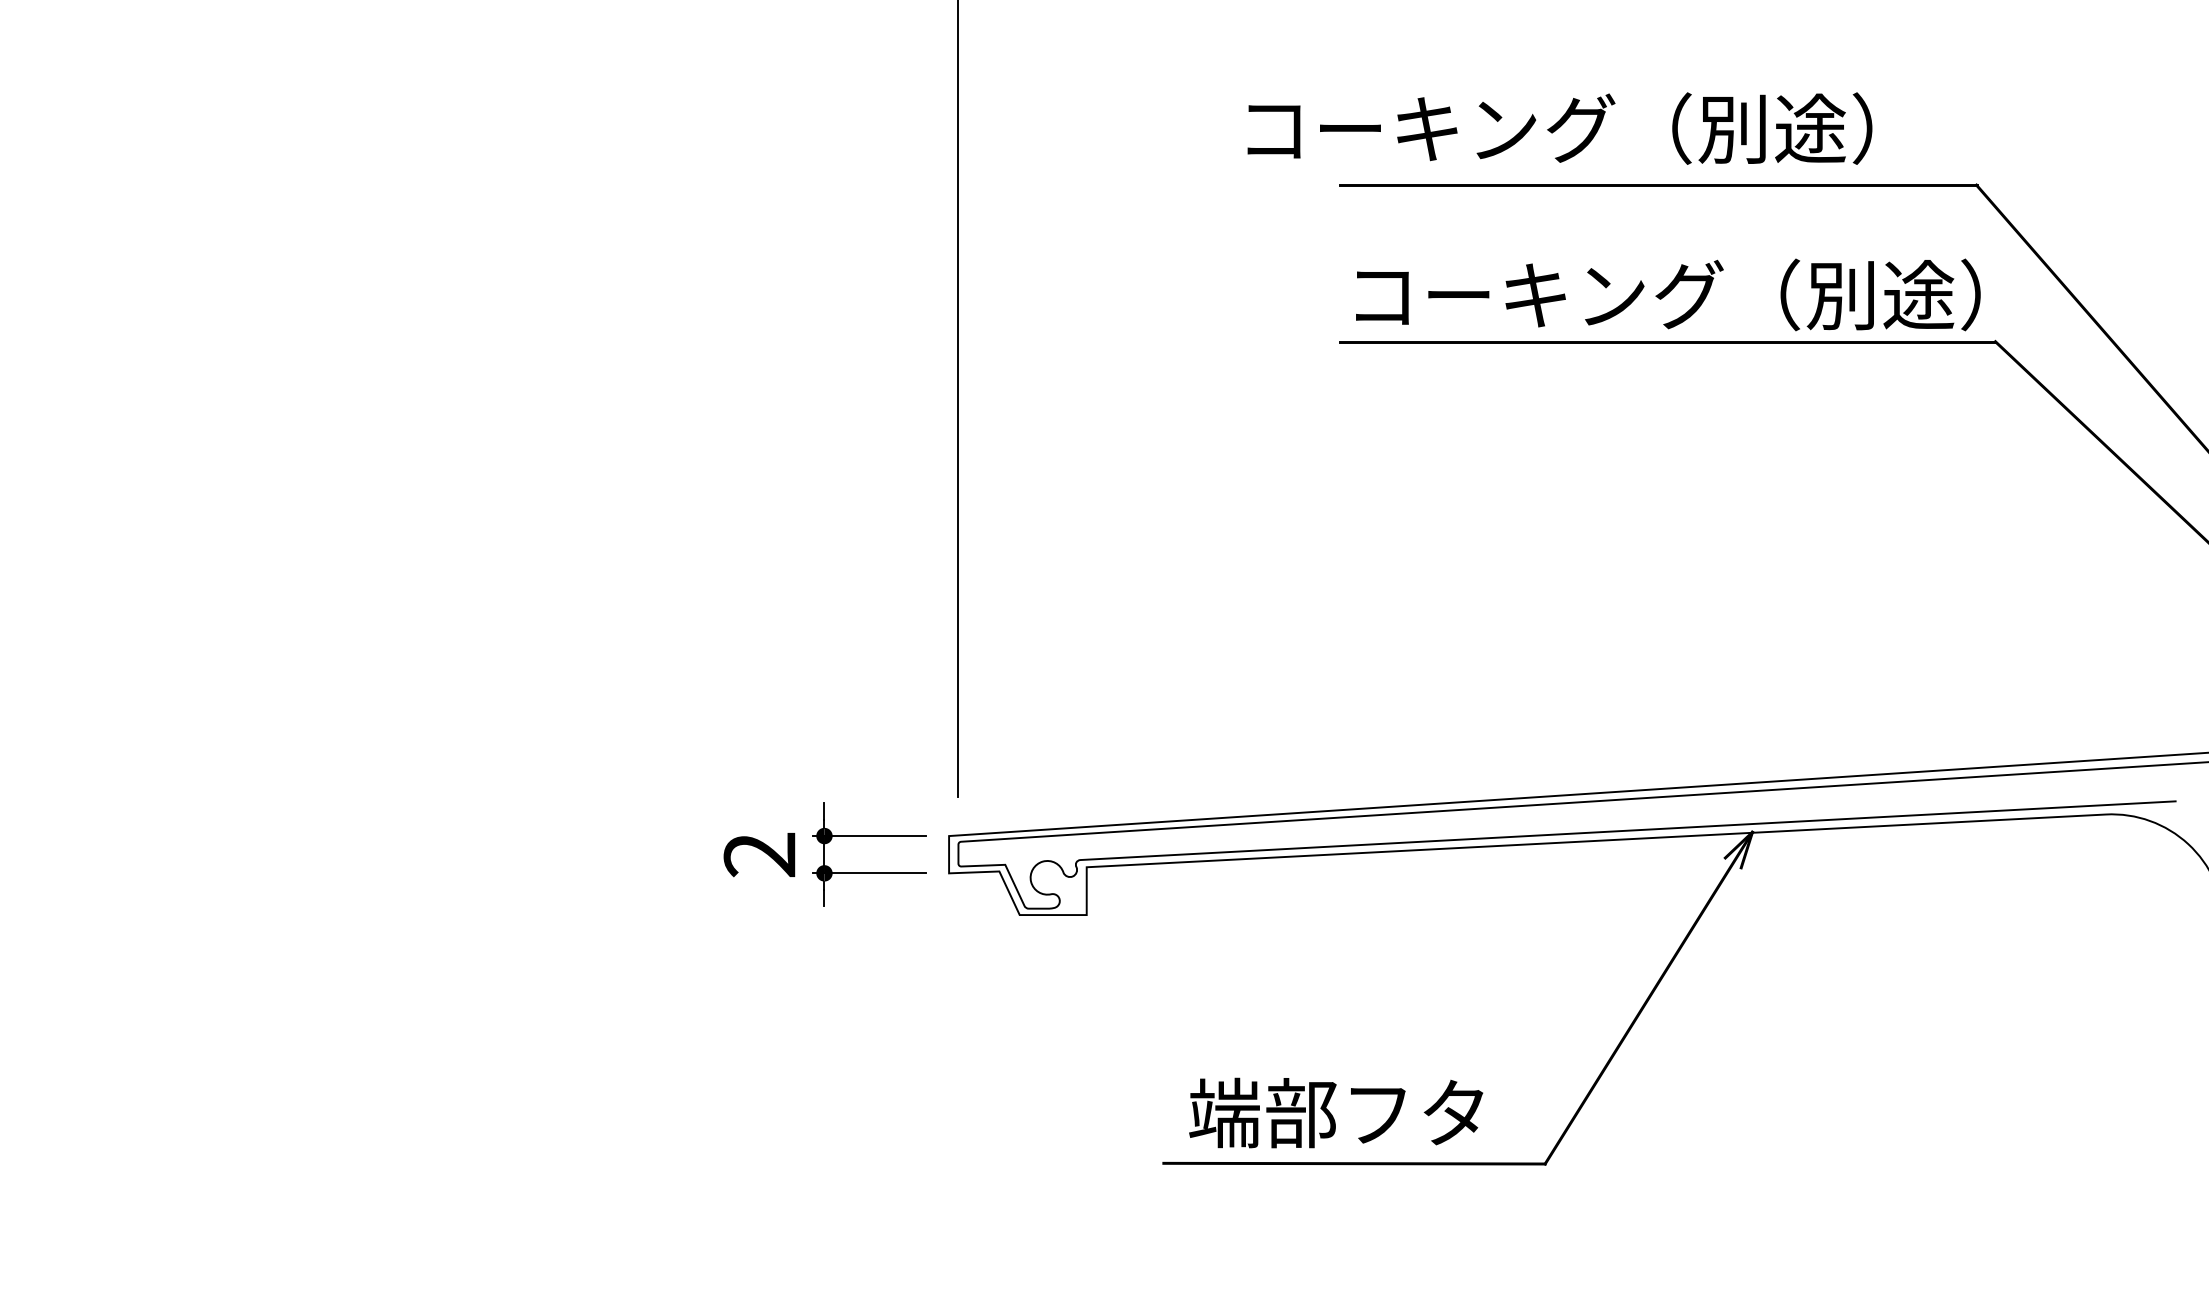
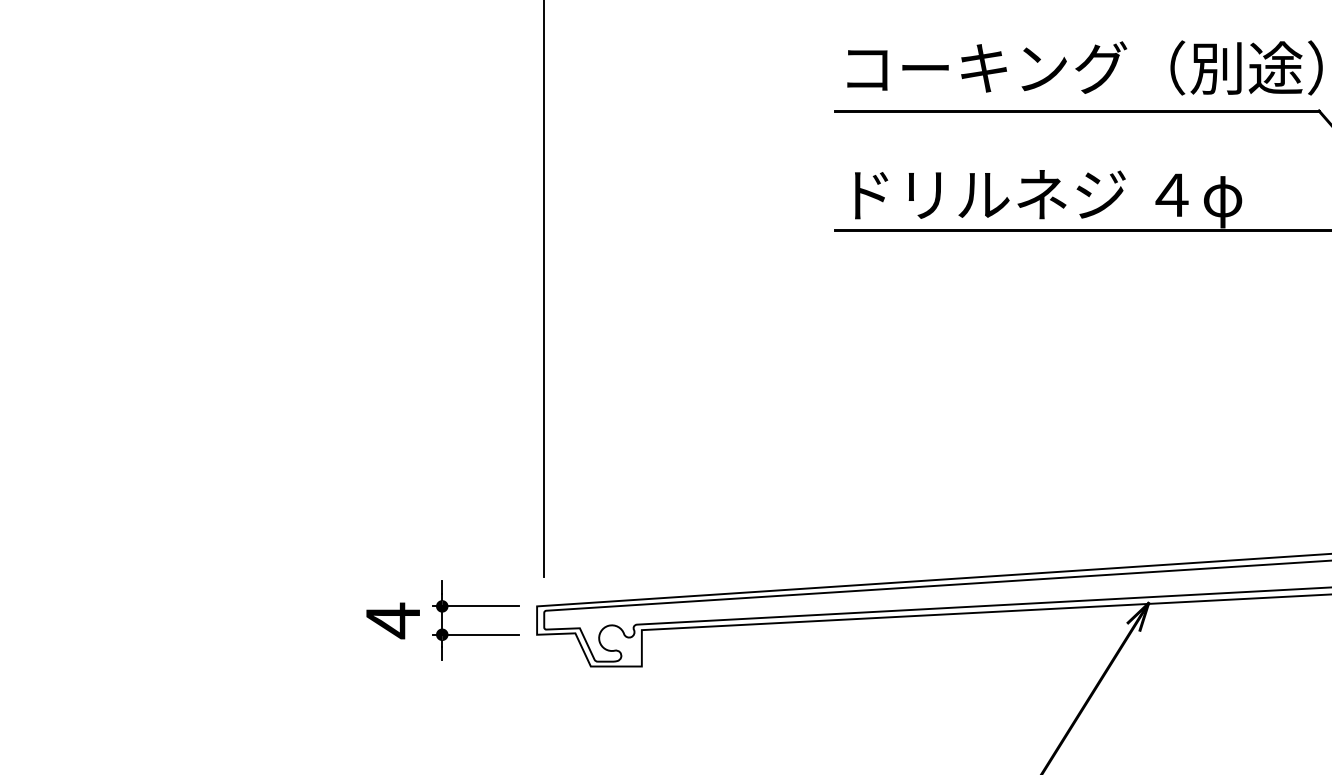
text: (1559, 128) -> (1084, 67), moved
text: (1668, 298) -> (1084, 197), コーキング（別途） -> ドリルネジ ４φ
text: (759, 855) -> (392, 621), 2 -> 4

